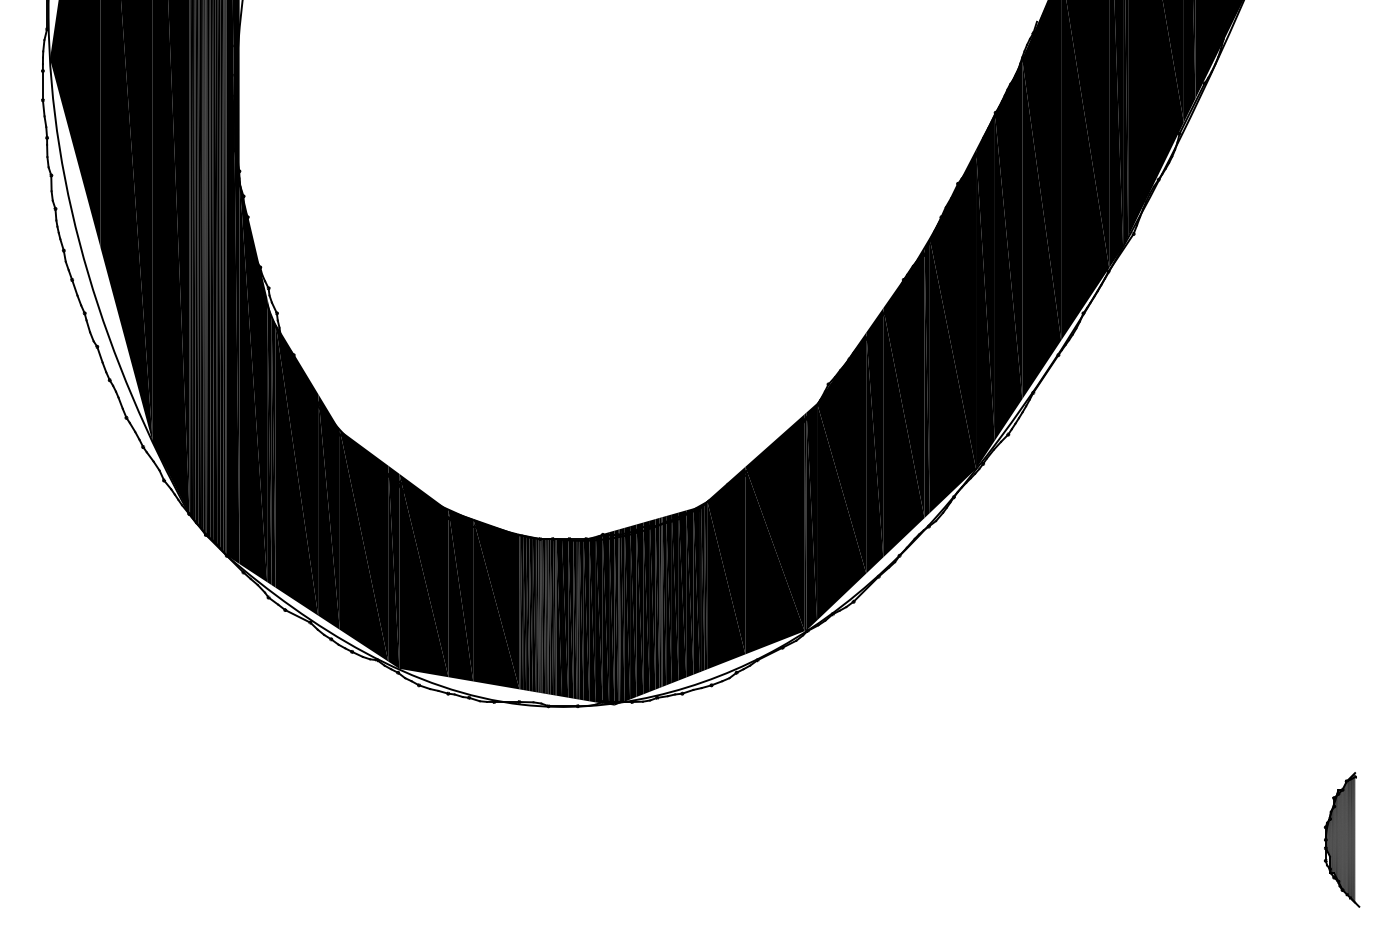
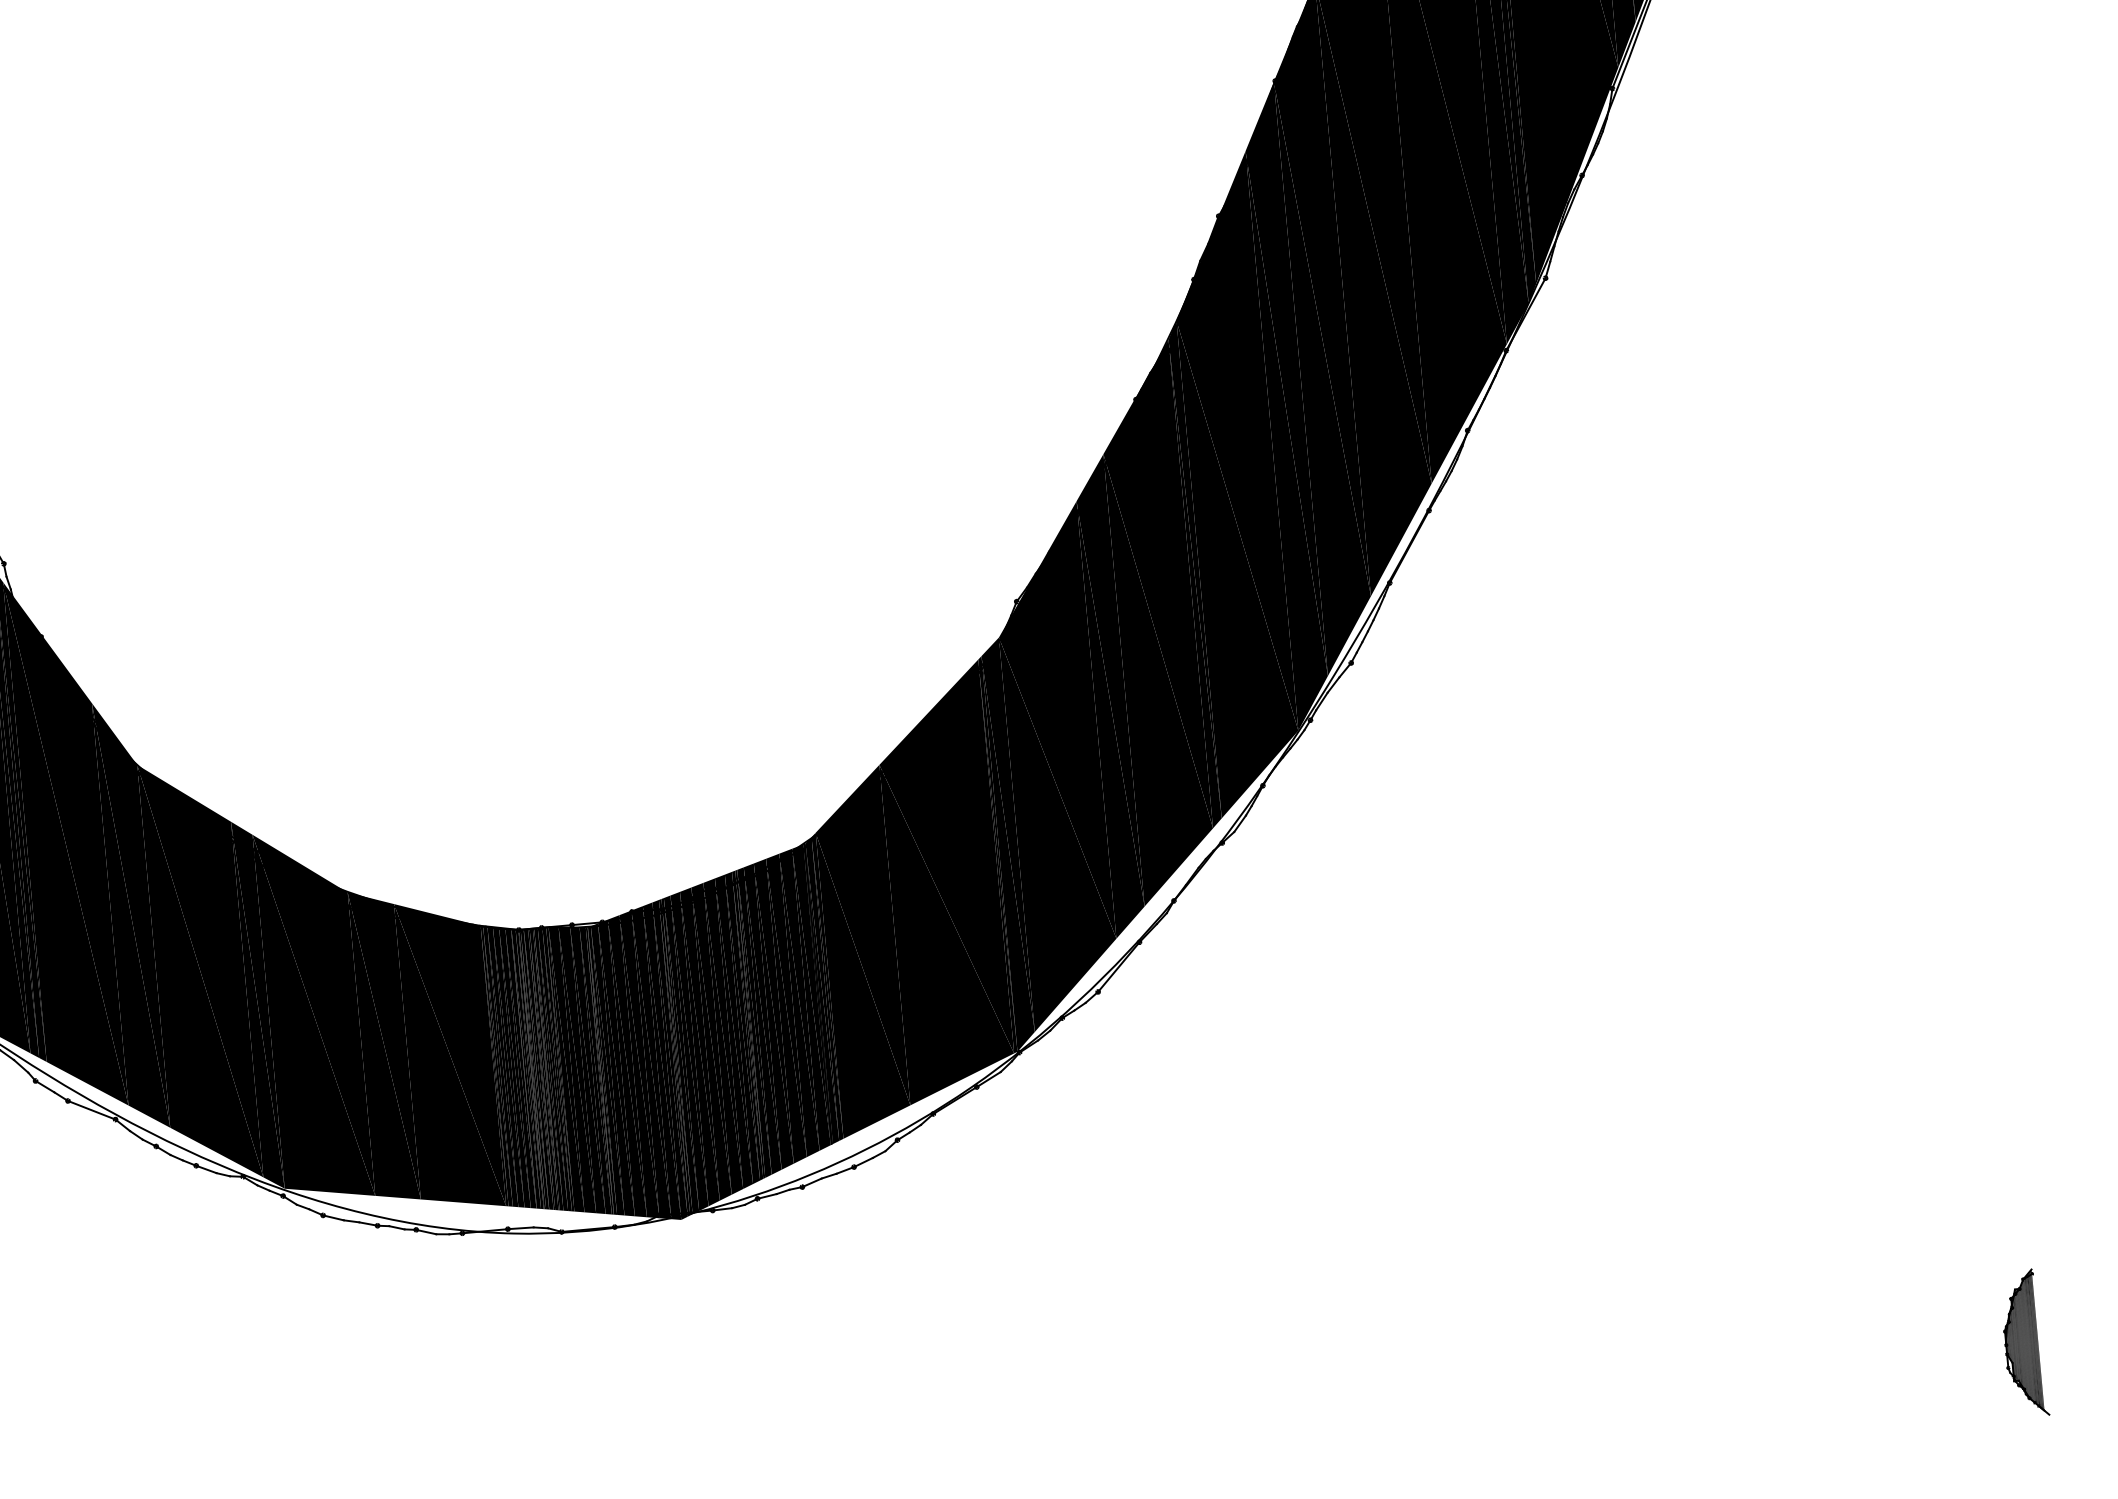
part: (1341, 839) -> (2022, 1342), size x0.6

